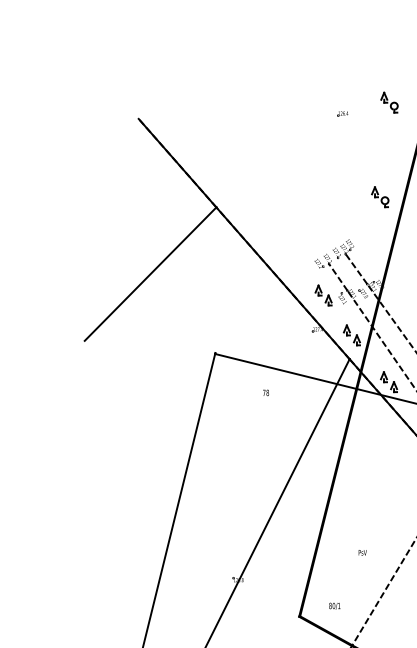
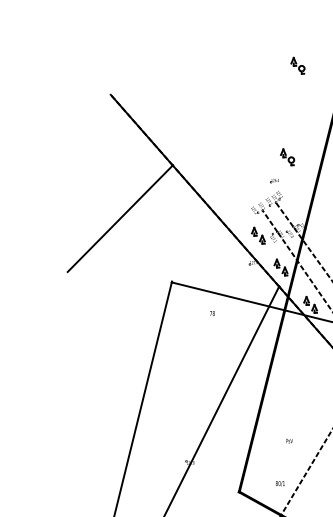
part: (388, 102) -> (297, 65), moved
part: (342, 114) -> (274, 181), moved
part: (380, 197) -> (287, 157), moved
text: (333, 605) -> (279, 483), moved

